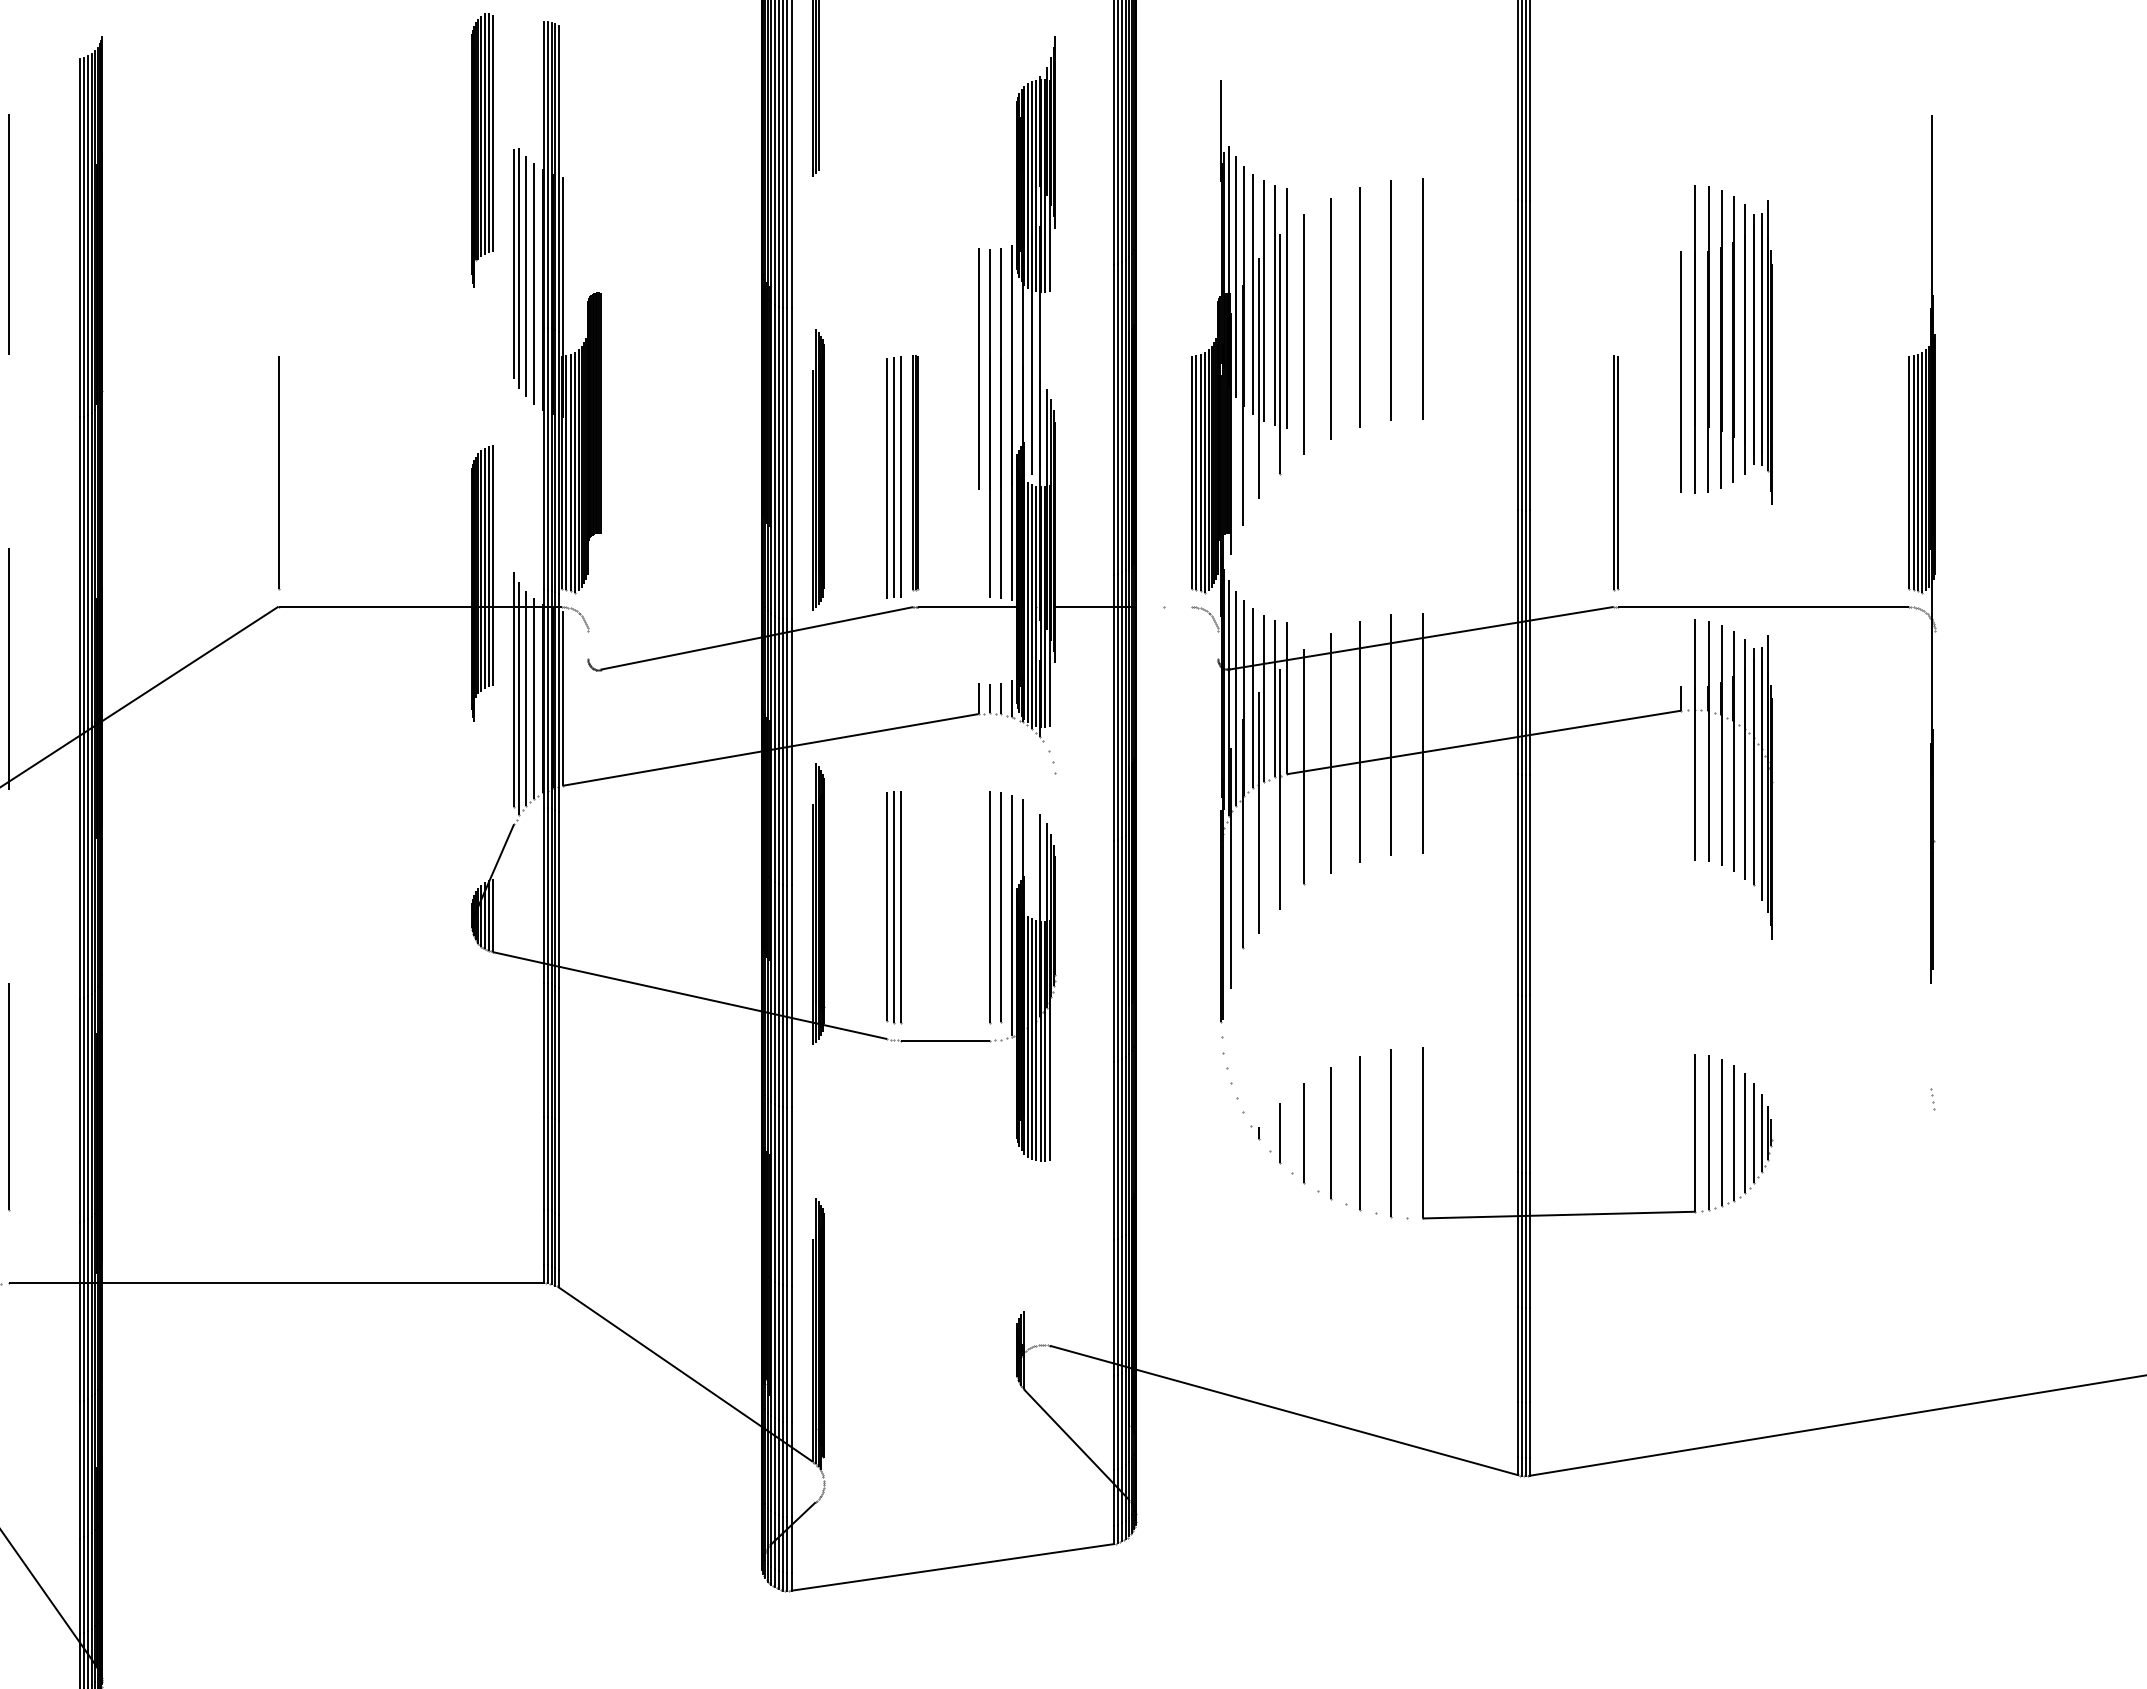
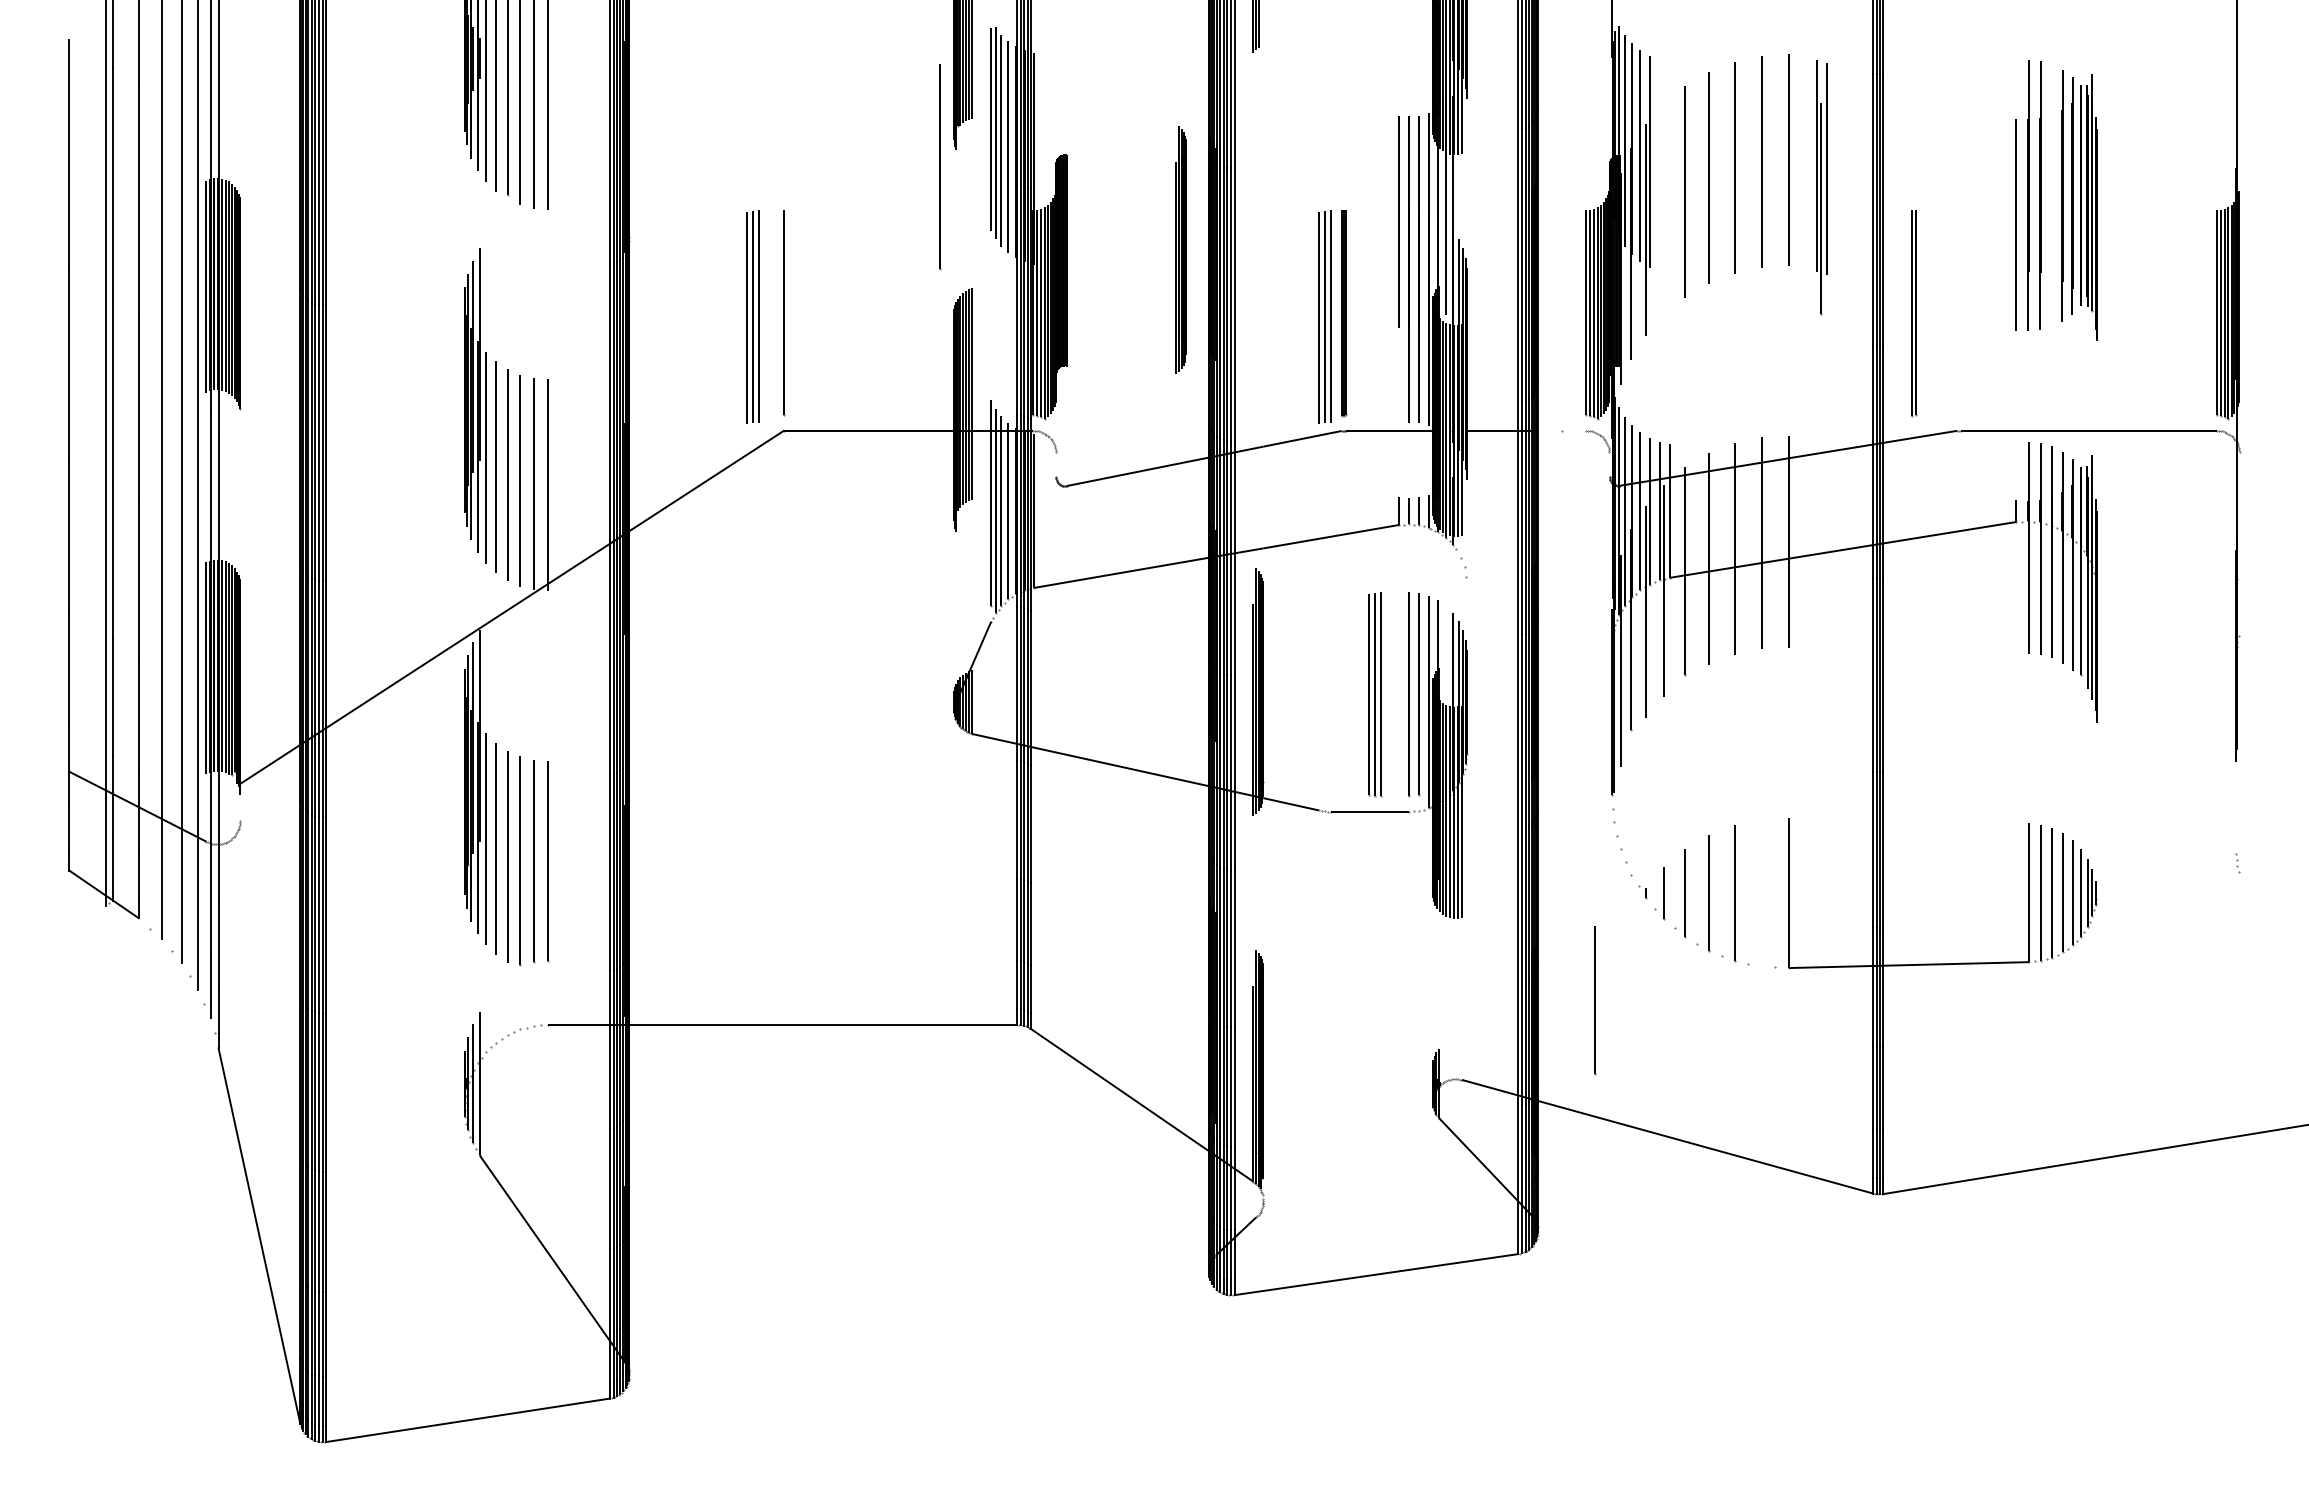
line: (456, 307) -> (940, 167), added
part: (1280, 329) -> (1821, 187), moved
line: (1721, 339) -> (2051, 195), removed
part: (817, 468) -> (1180, 249), moved
part: (1616, 473) -> (1914, 313), moved
part: (242, 476) -> (752, 316), added
part: (894, 907) -> (1375, 694), moved
line: (1392, 1133) -> (1595, 1000), moved

